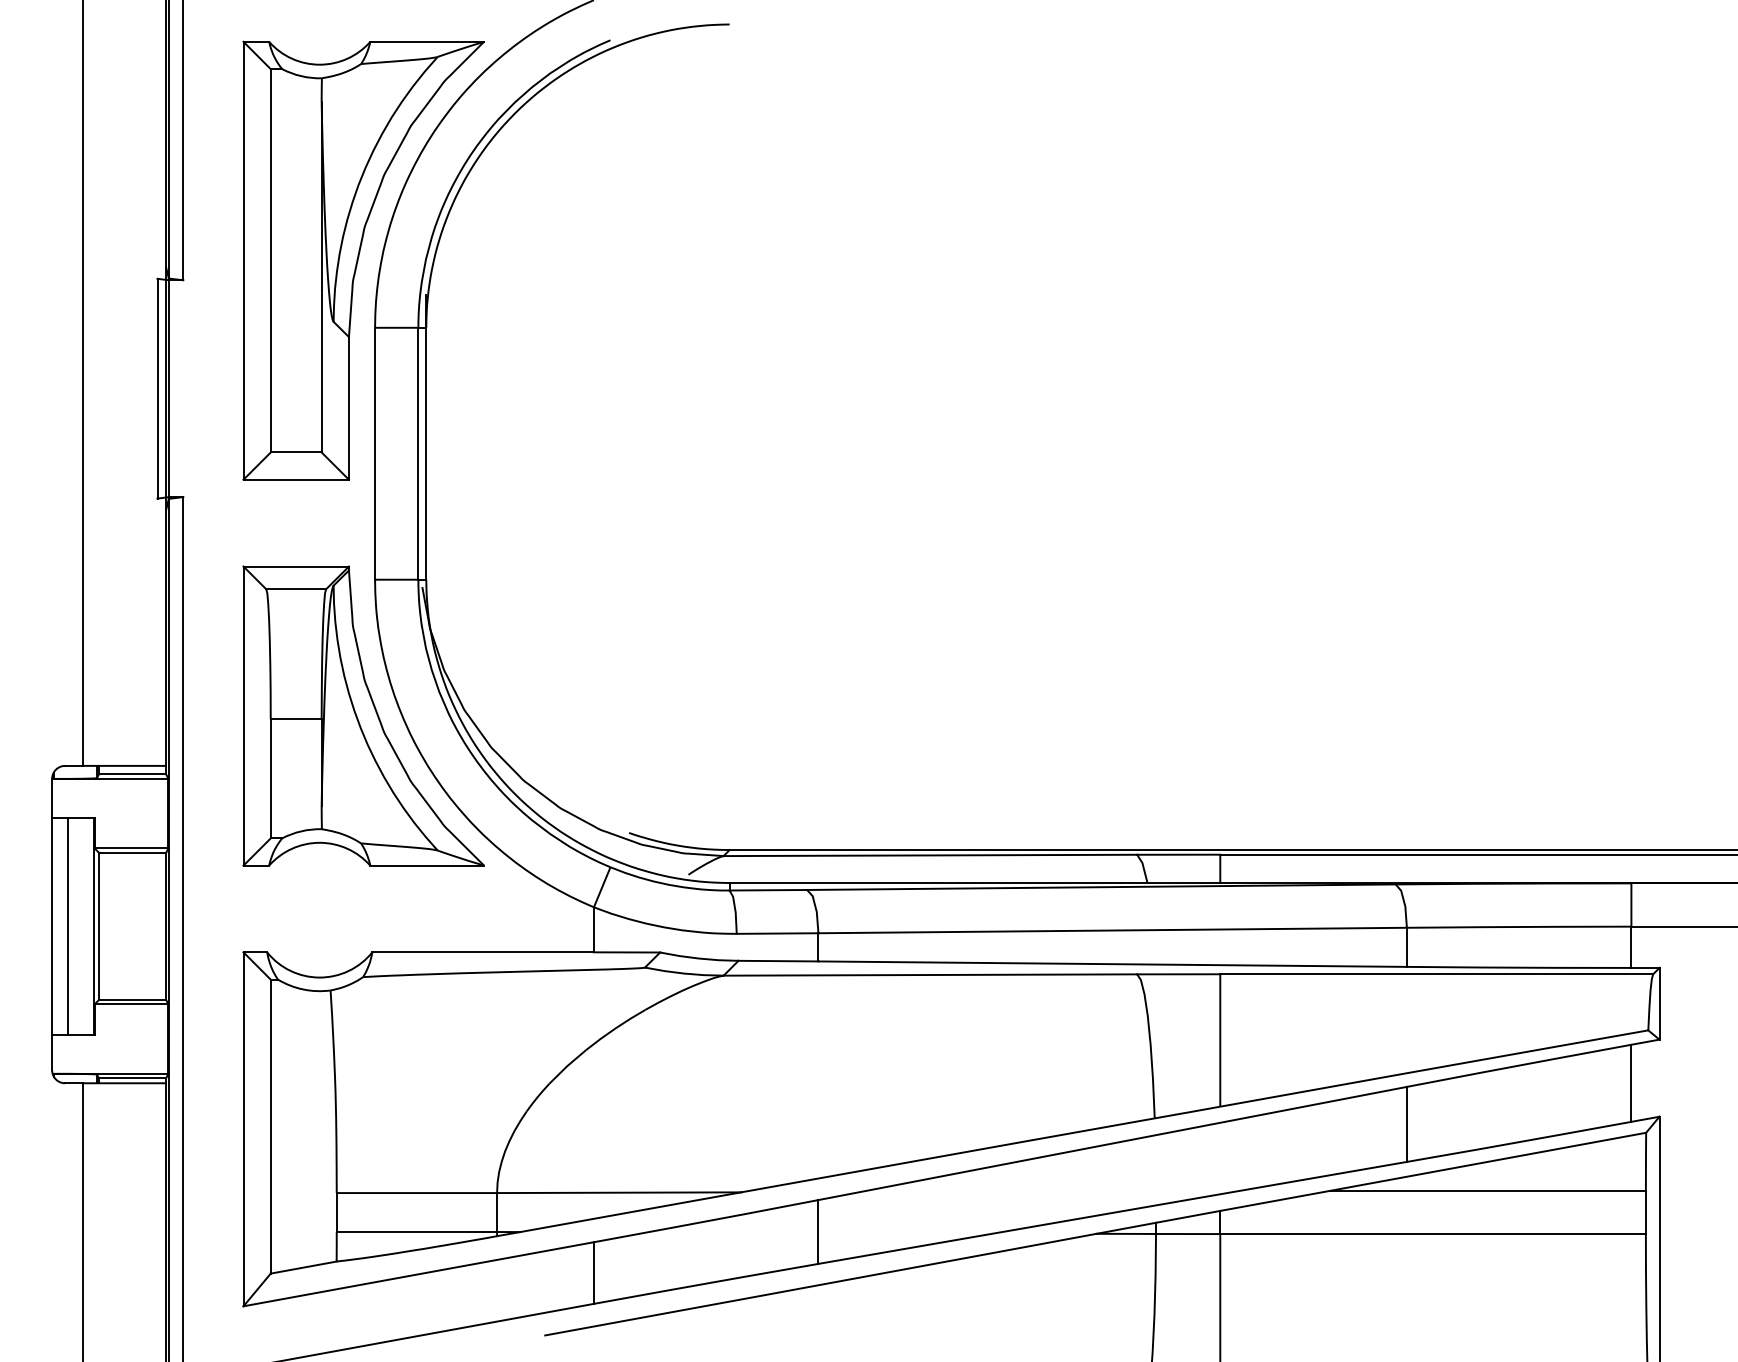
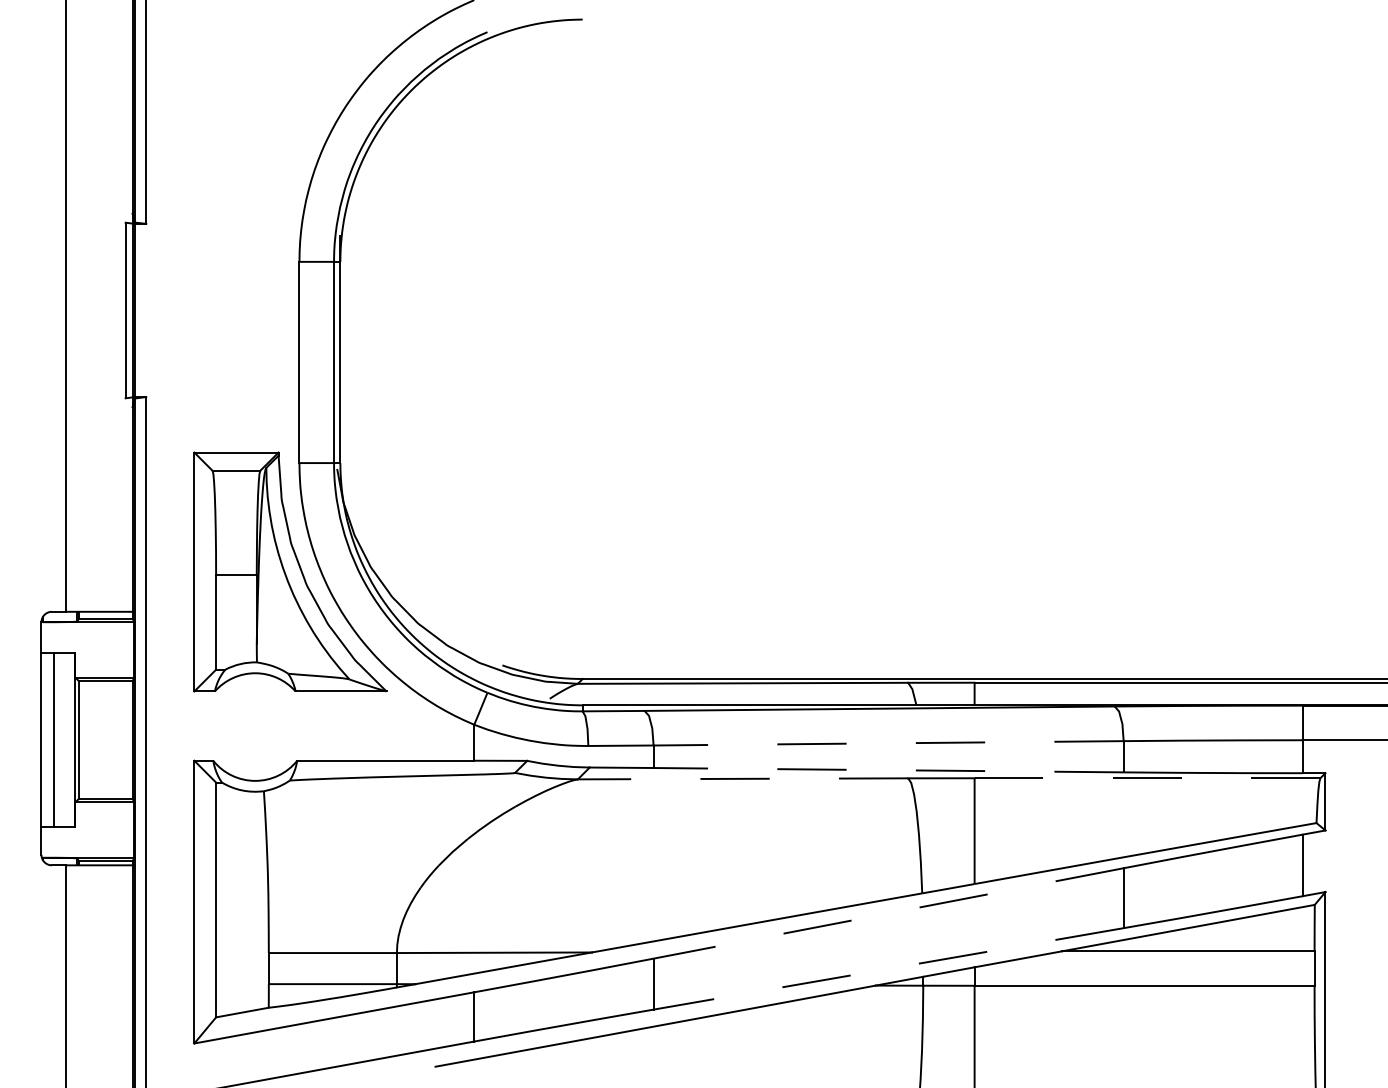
part: (363, 260) -> (290, 208), removed
line: (1112, 930) -> (888, 743), solid -> dashed
line: (1112, 964) -> (888, 770), solid -> dashed
line: (1436, 974) -> (1147, 778), solid -> dashed
line: (930, 975) -> (743, 779), solid -> dashed
line: (1112, 1143) -> (888, 913), solid -> dashed
line: (1112, 1212) -> (888, 968), solid -> dashed

